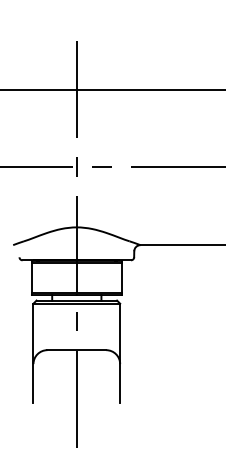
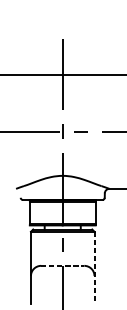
line: (77, 350) -> (63, 266), solid -> dashed
line: (120, 353) -> (94, 268), solid -> dashed

